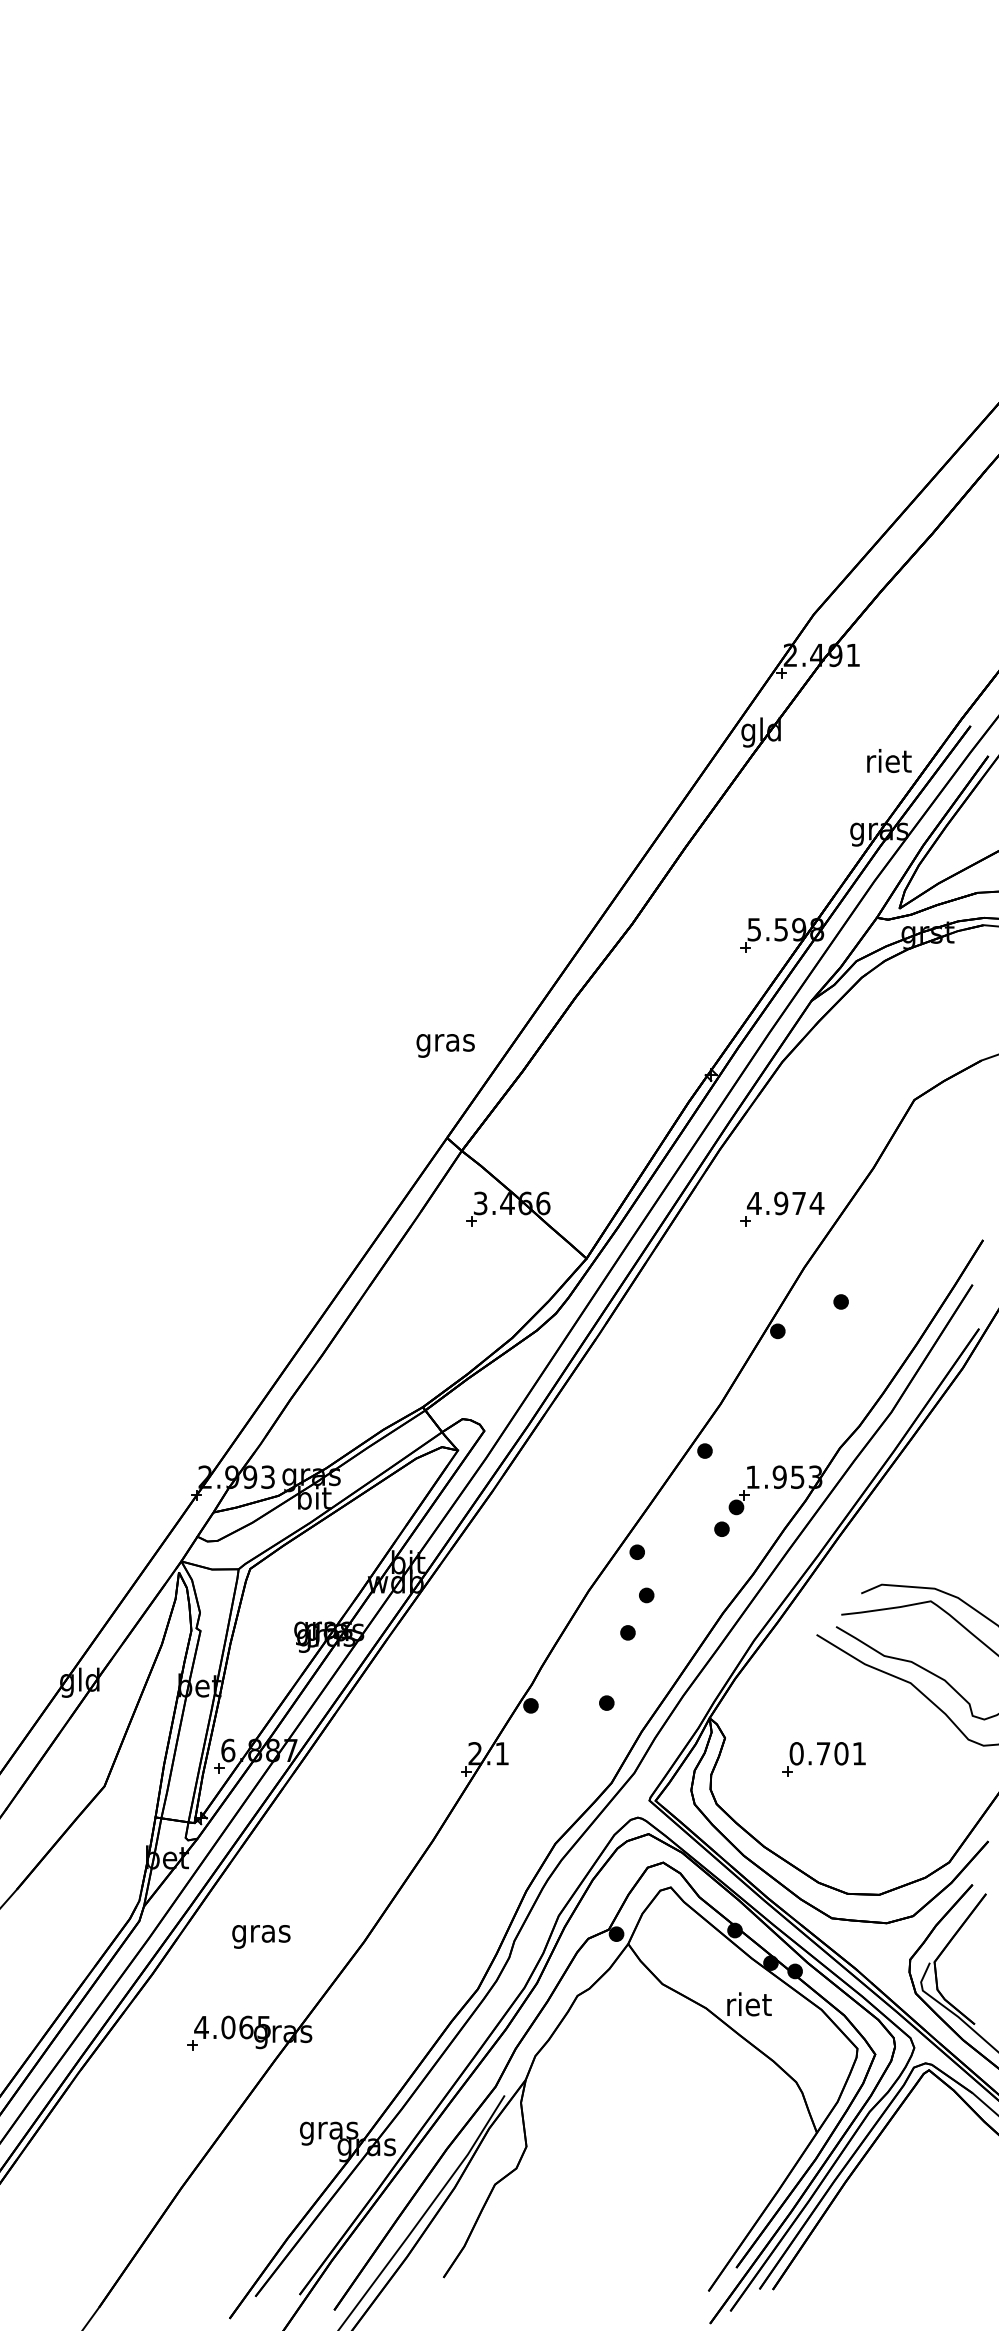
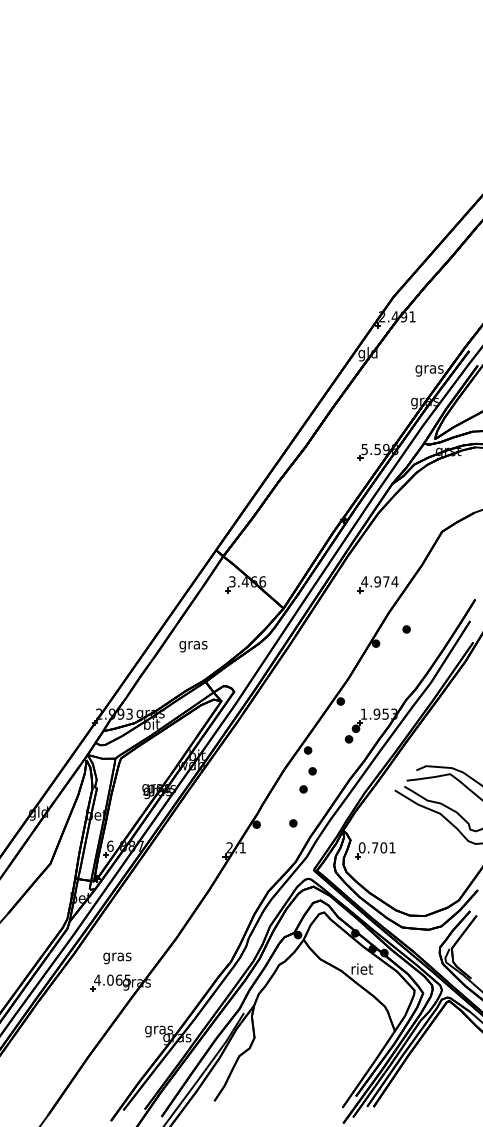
text: (888, 764) -> (429, 369), riet -> gras
text: (445, 1045) -> (193, 646), moved
part: (824, 1759) -> (375, 850), moved
text: (261, 1937) -> (117, 958), moved

